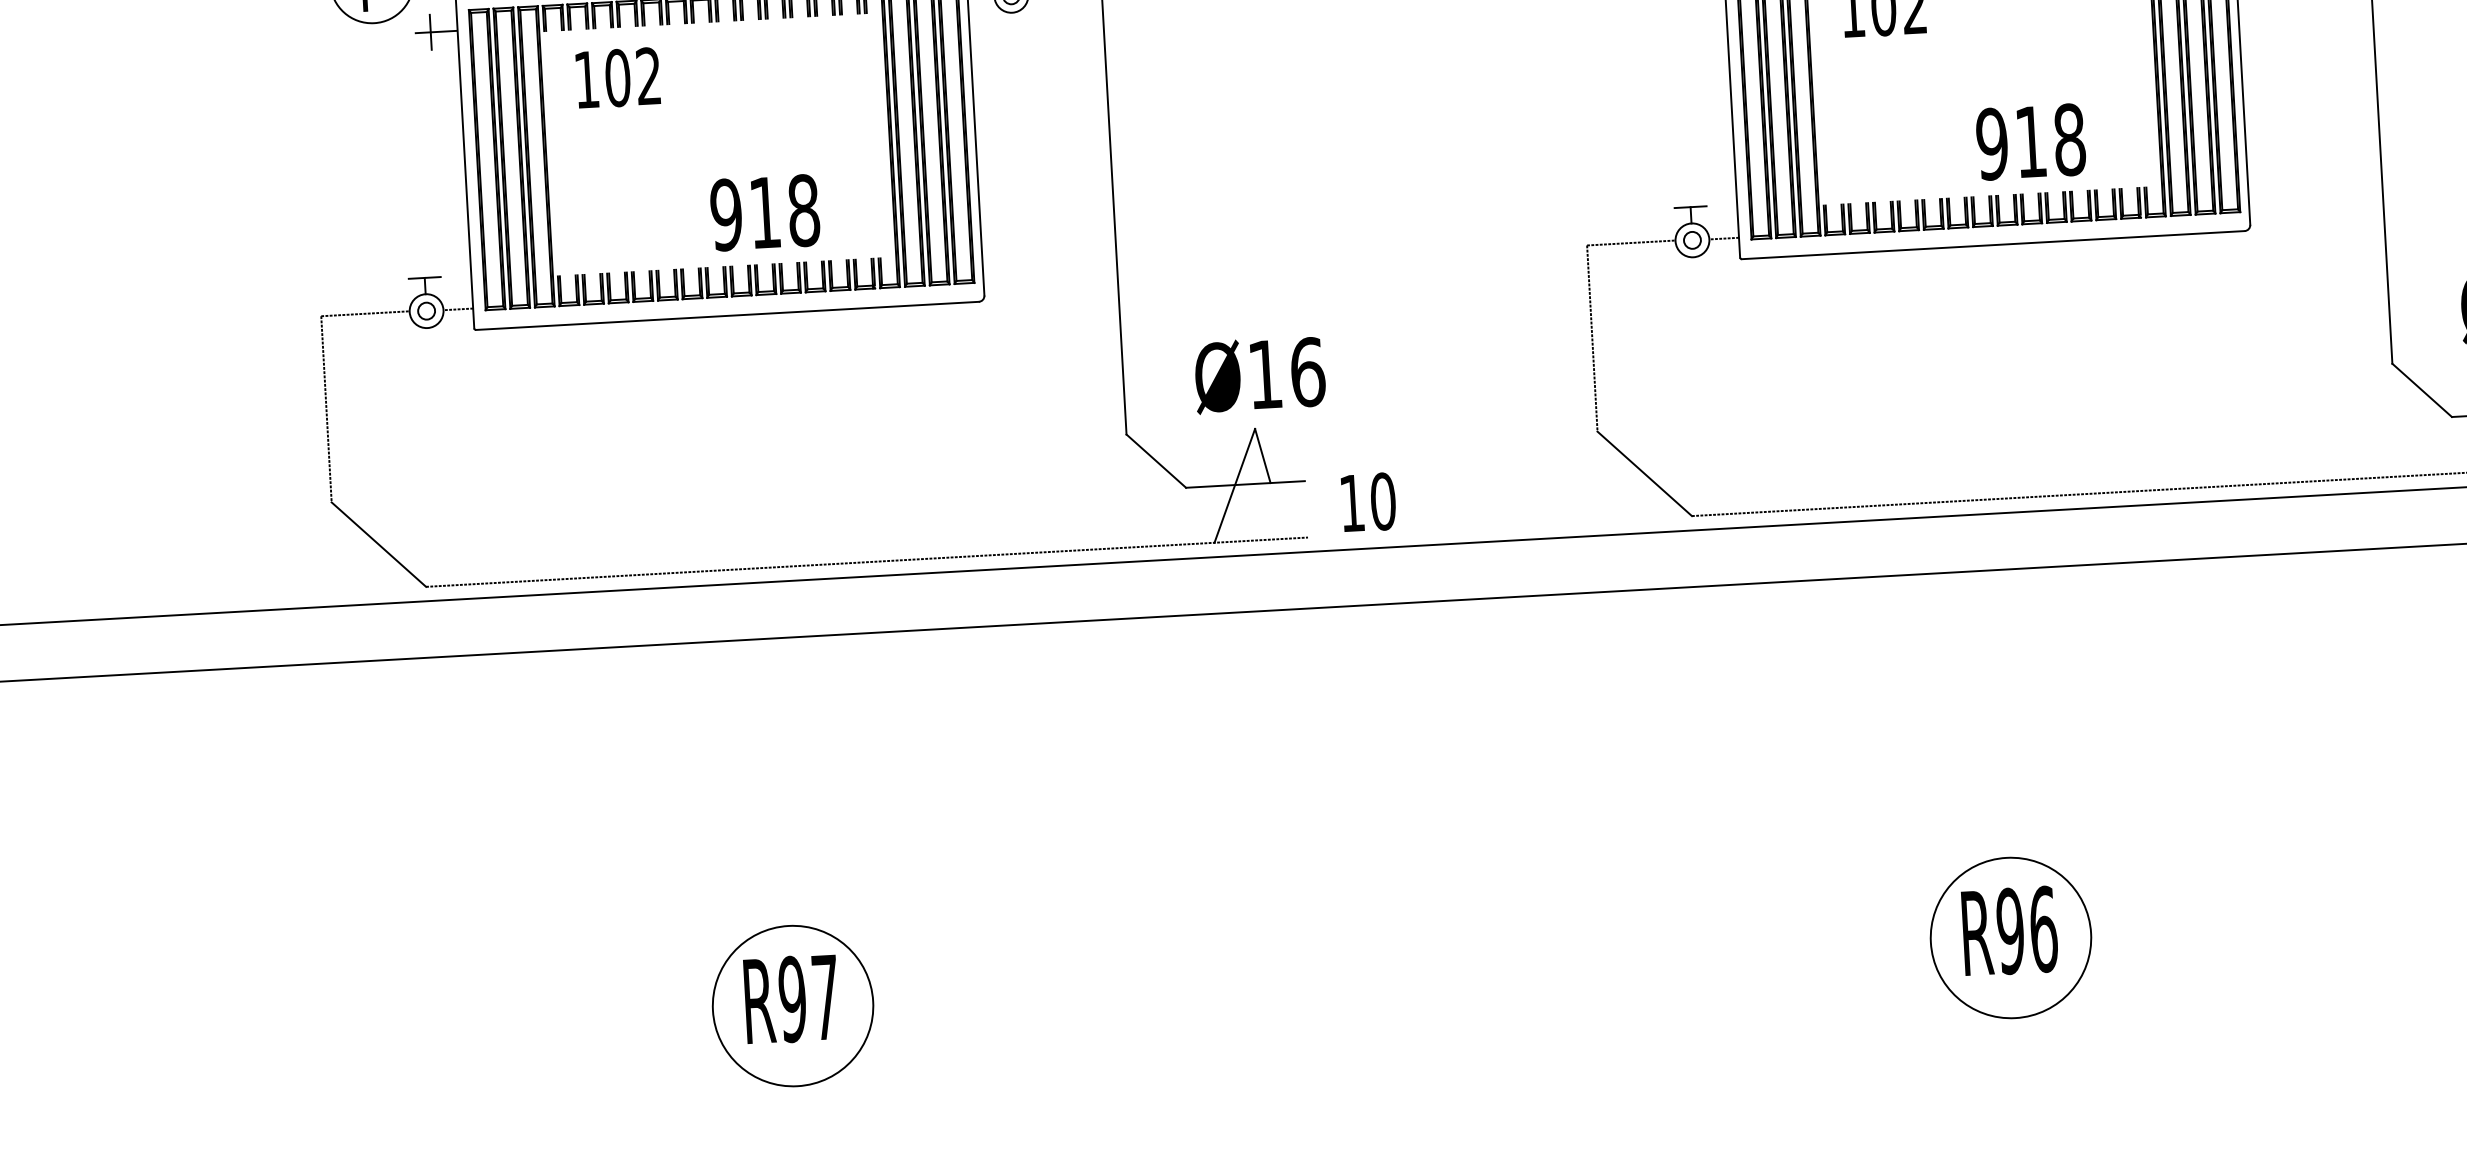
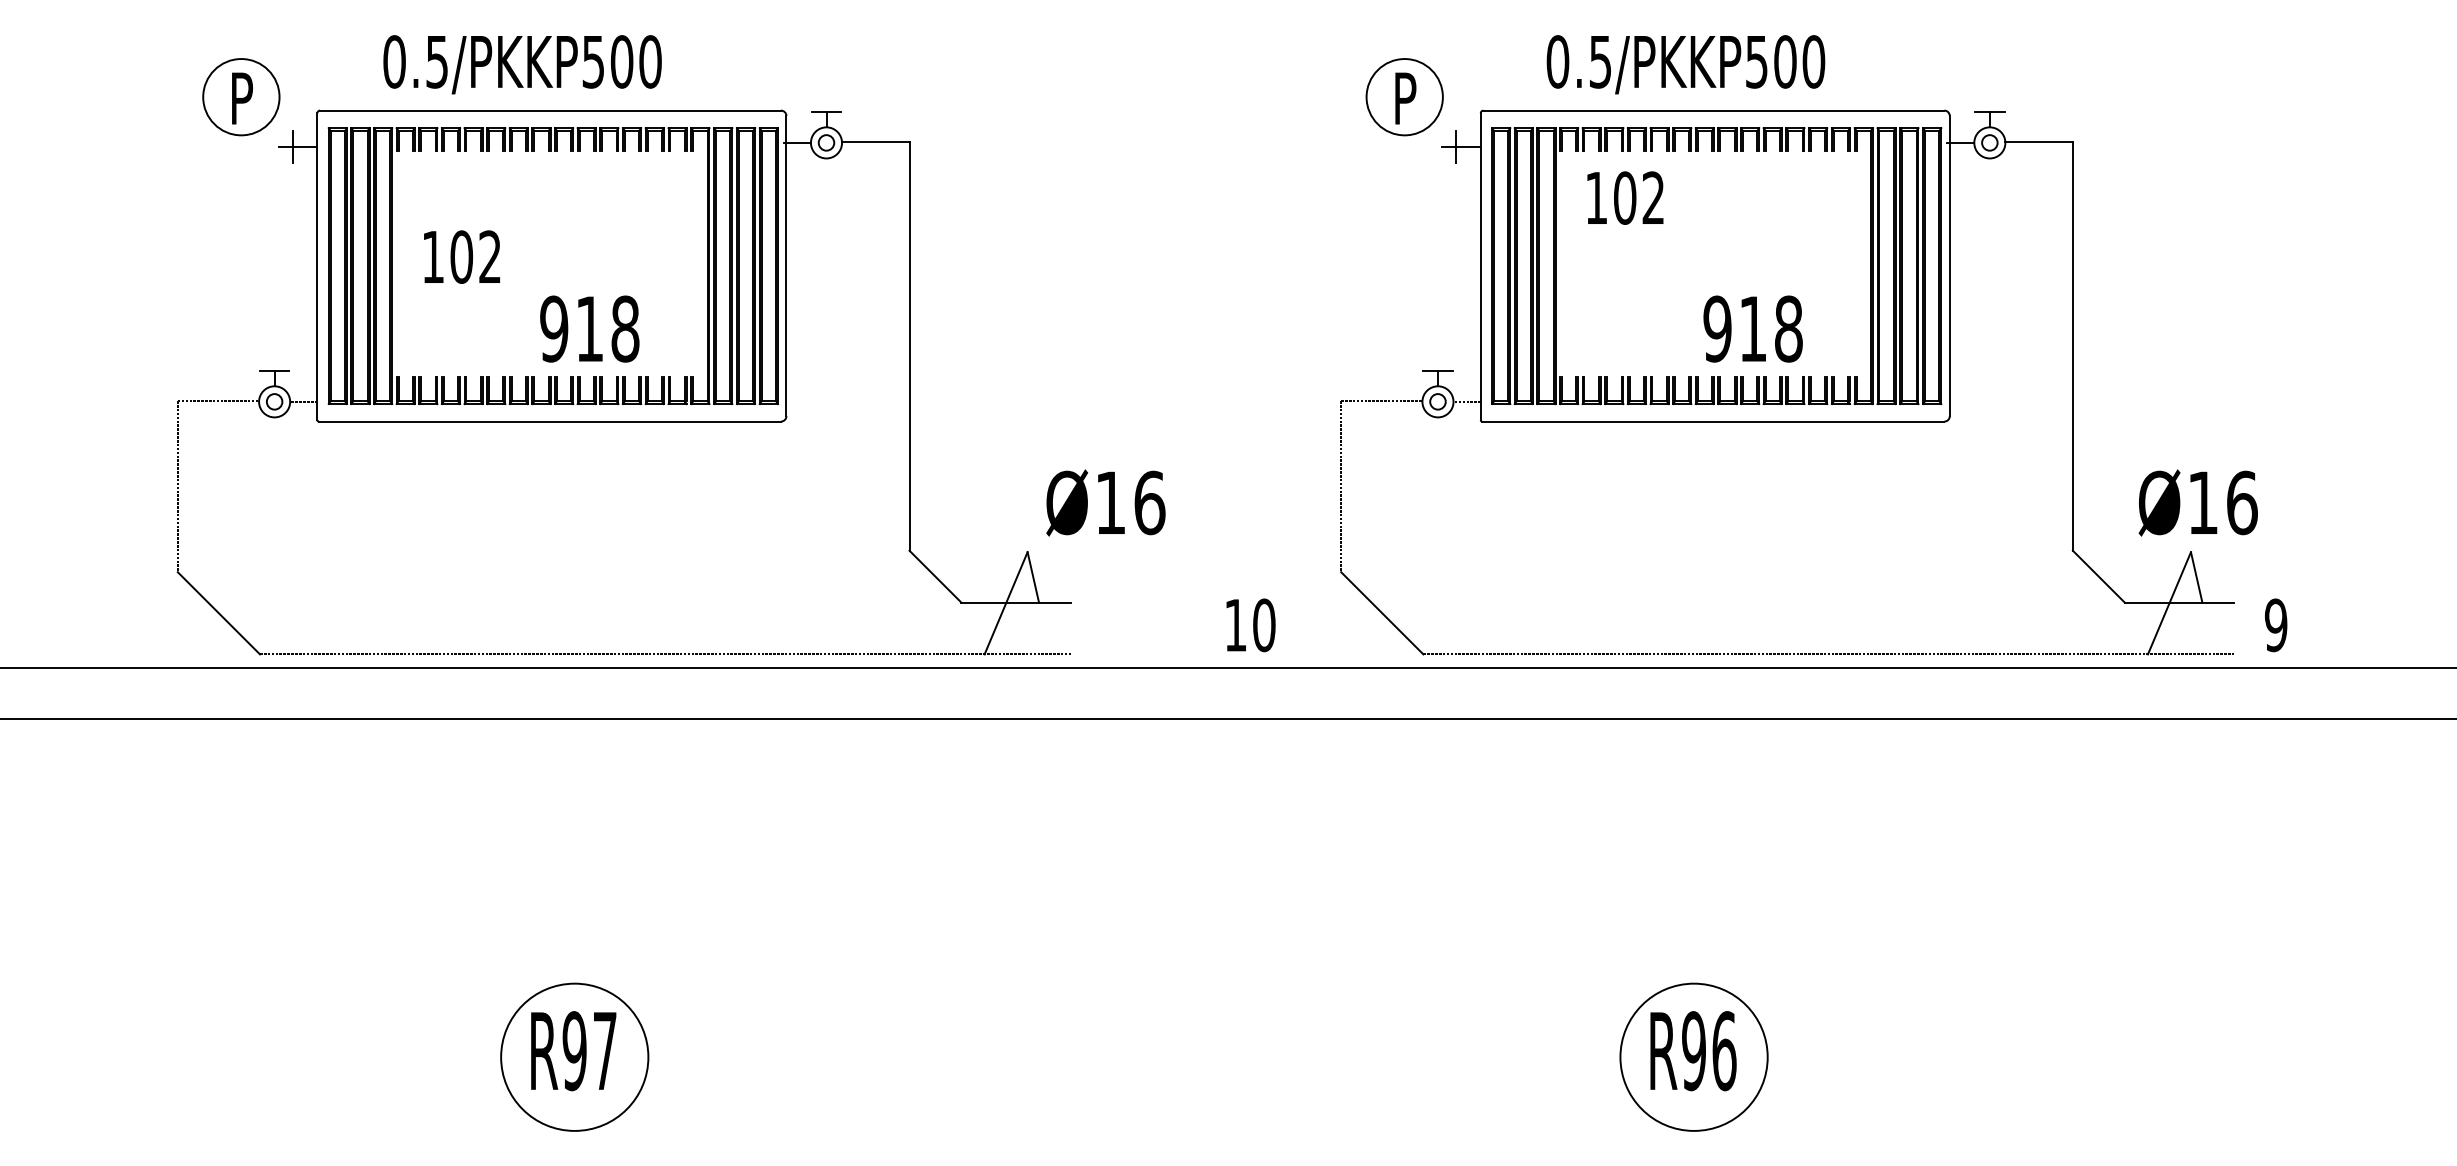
text: (617, 77) -> (461, 256), moved
text: (1259, 374) -> (1105, 502), moved
text: (1368, 502) -> (1250, 625), moved

